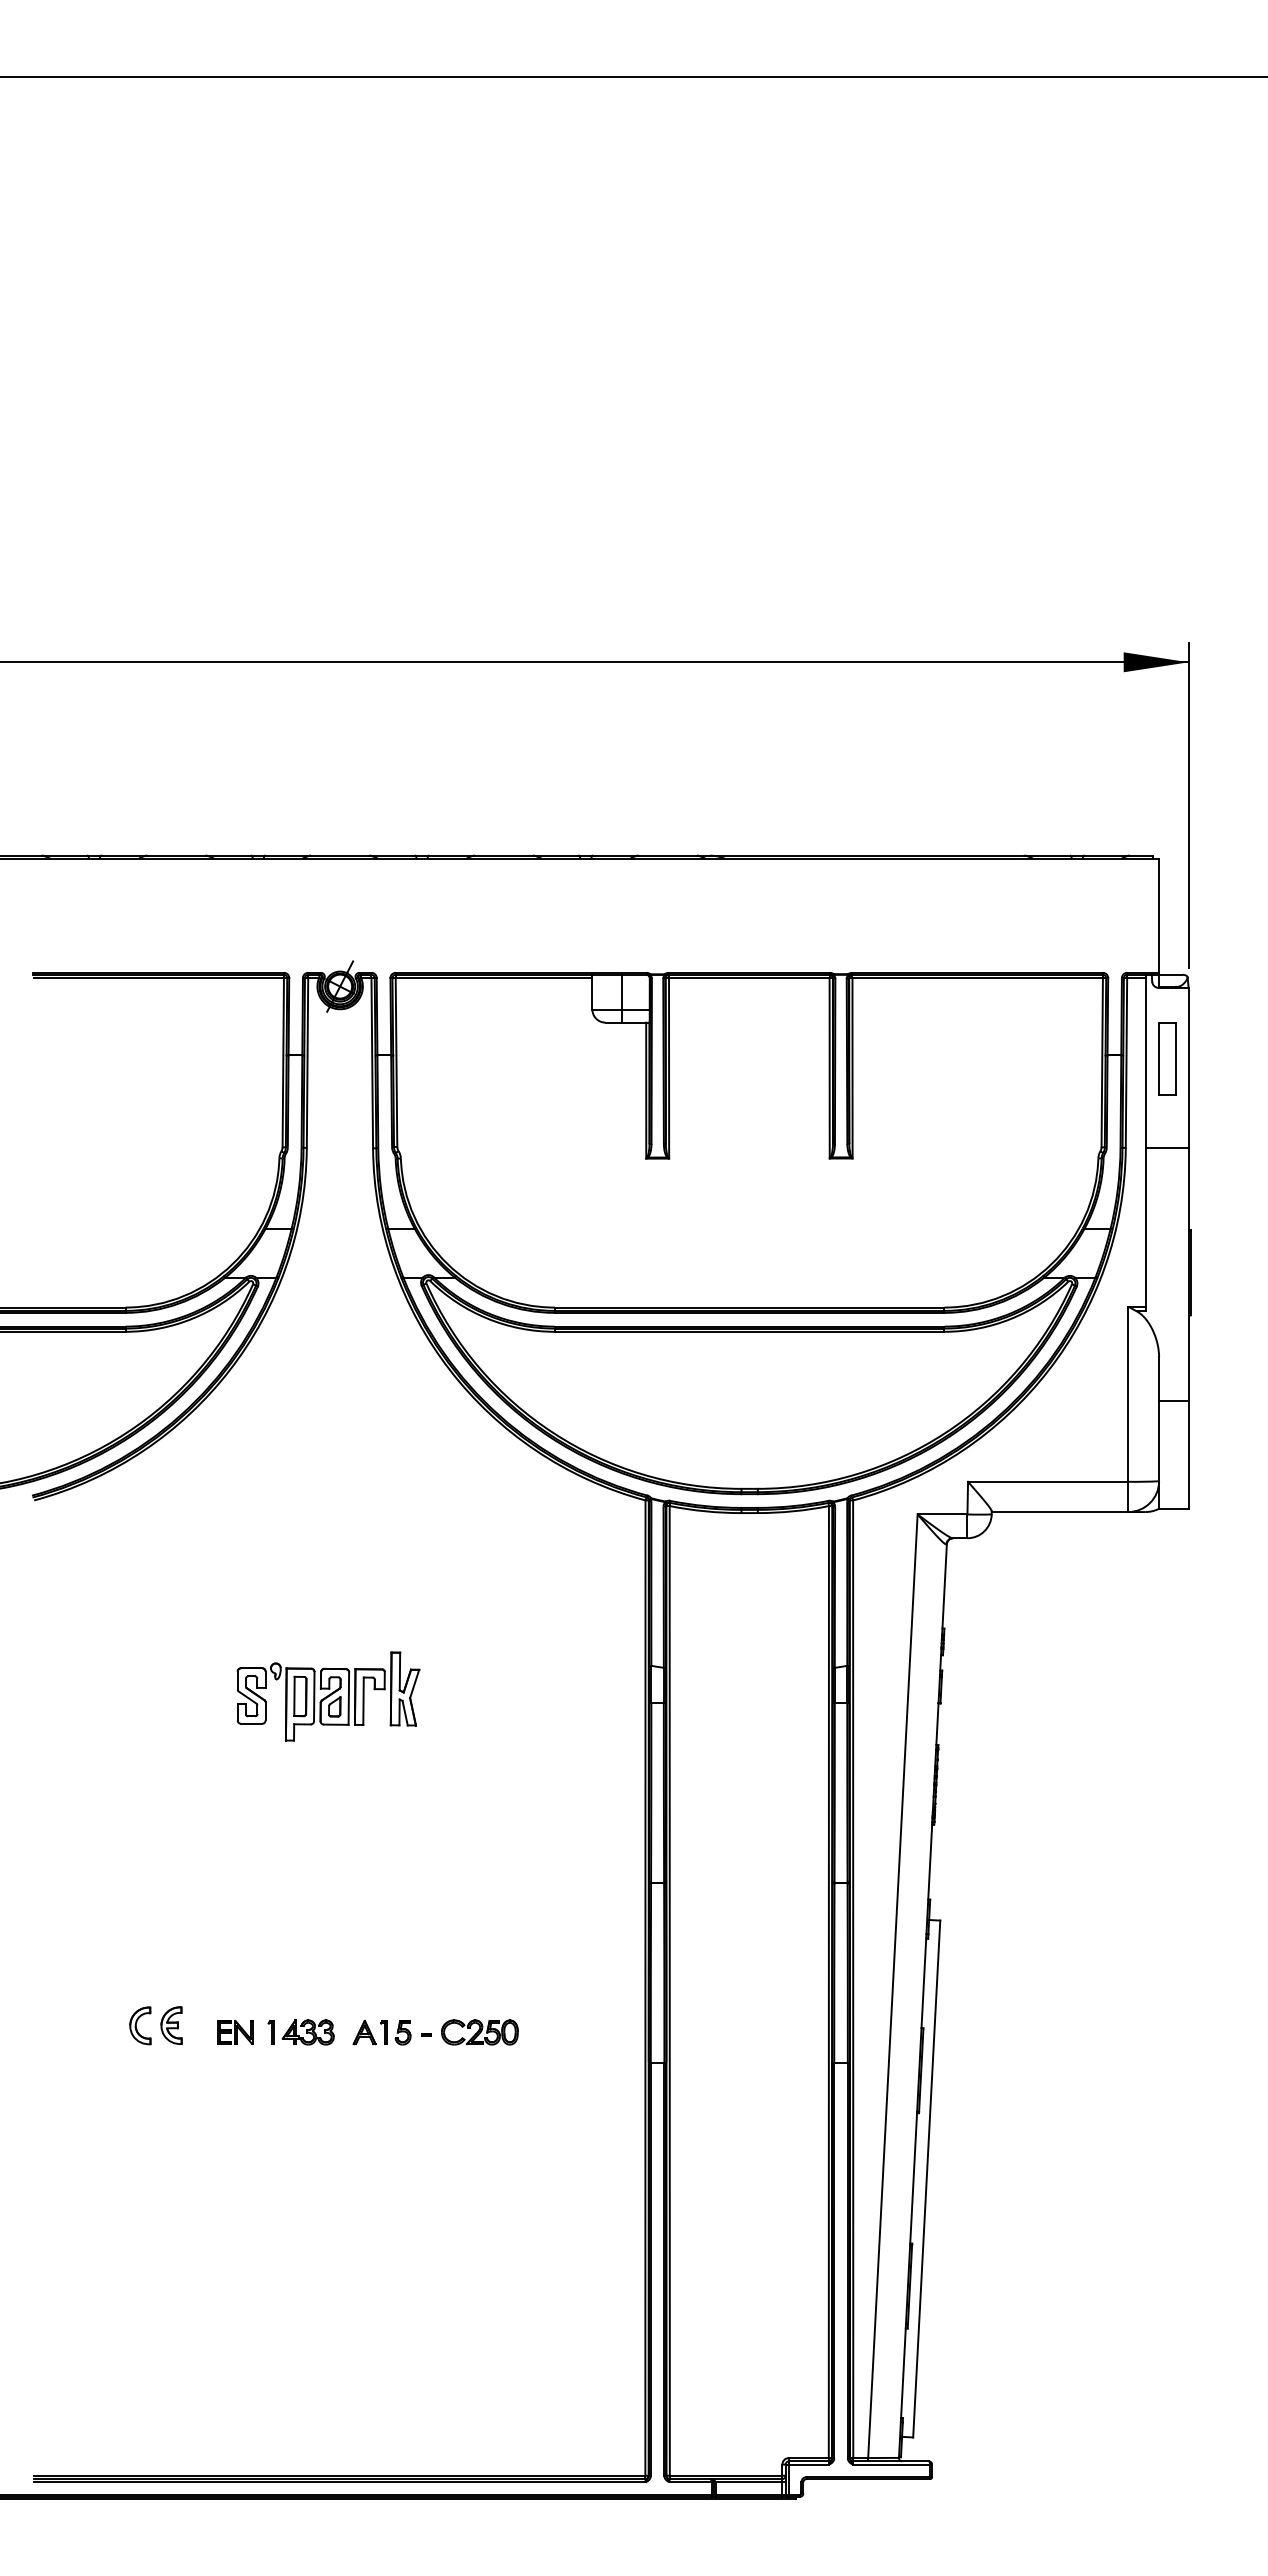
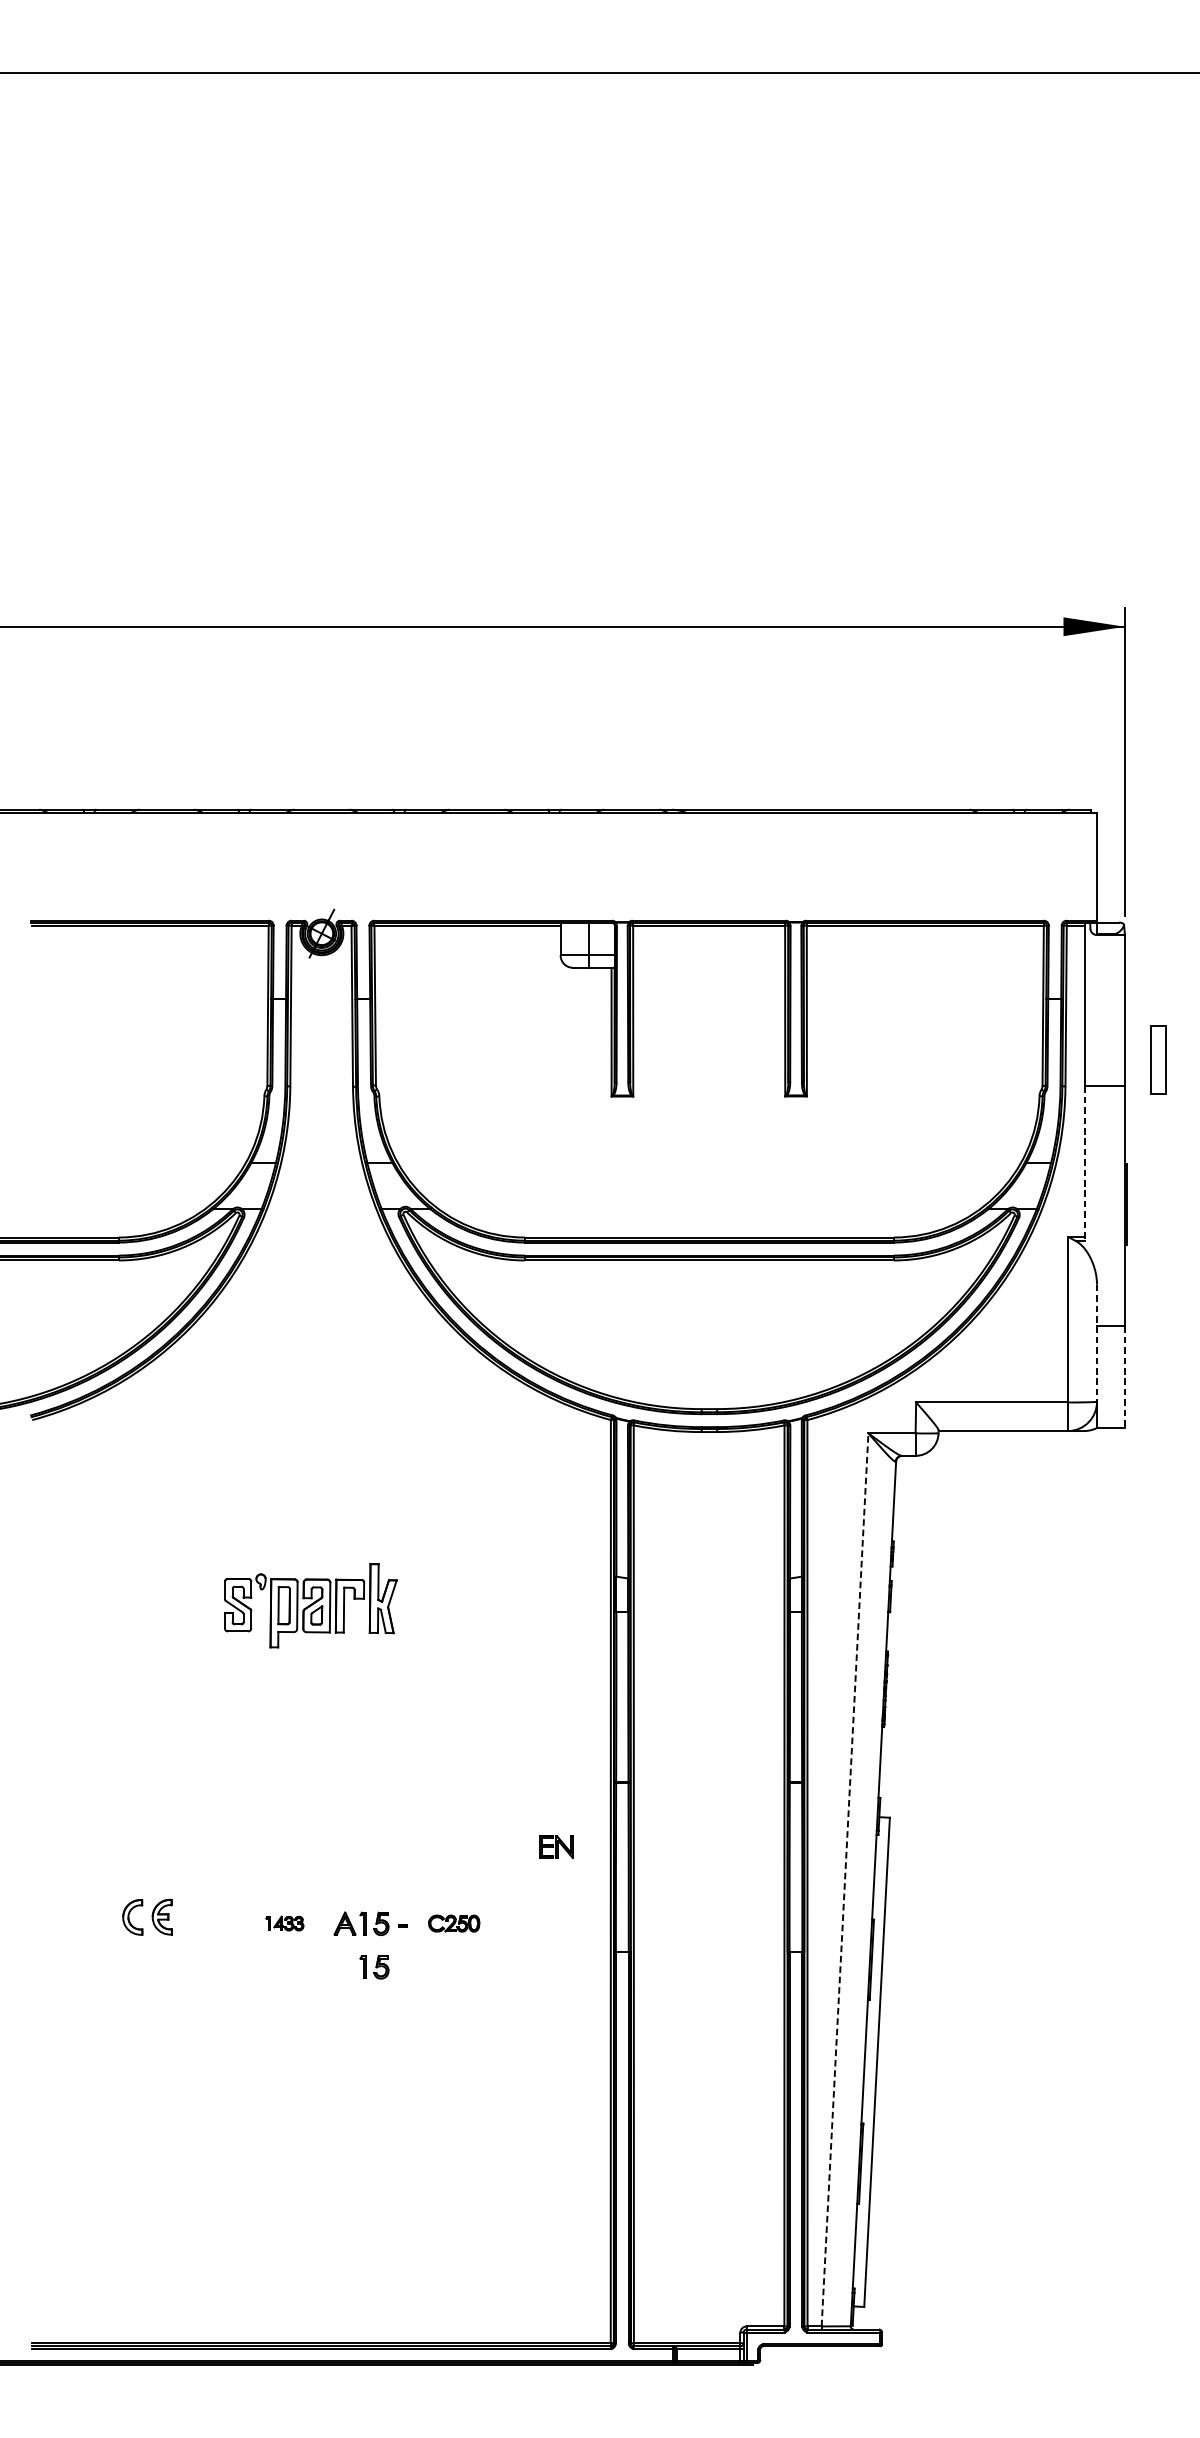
part: (1167, 1058) -> (1158, 1059), moved
line: (1146, 1229) -> (1085, 1163), solid -> dashed
line: (1159, 1419) -> (1097, 1343), solid -> dashed
line: (1188, 1455) -> (1124, 1377), solid -> dashed
line: (892, 1985) -> (844, 1879), solid -> dashed
part: (235, 2032) -> (556, 1847), moved
part: (300, 2032) -> (284, 1923), size x0.6
part: (479, 2032) -> (453, 1923), size x0.7
part: (395, 2078) -> (374, 1967), added

